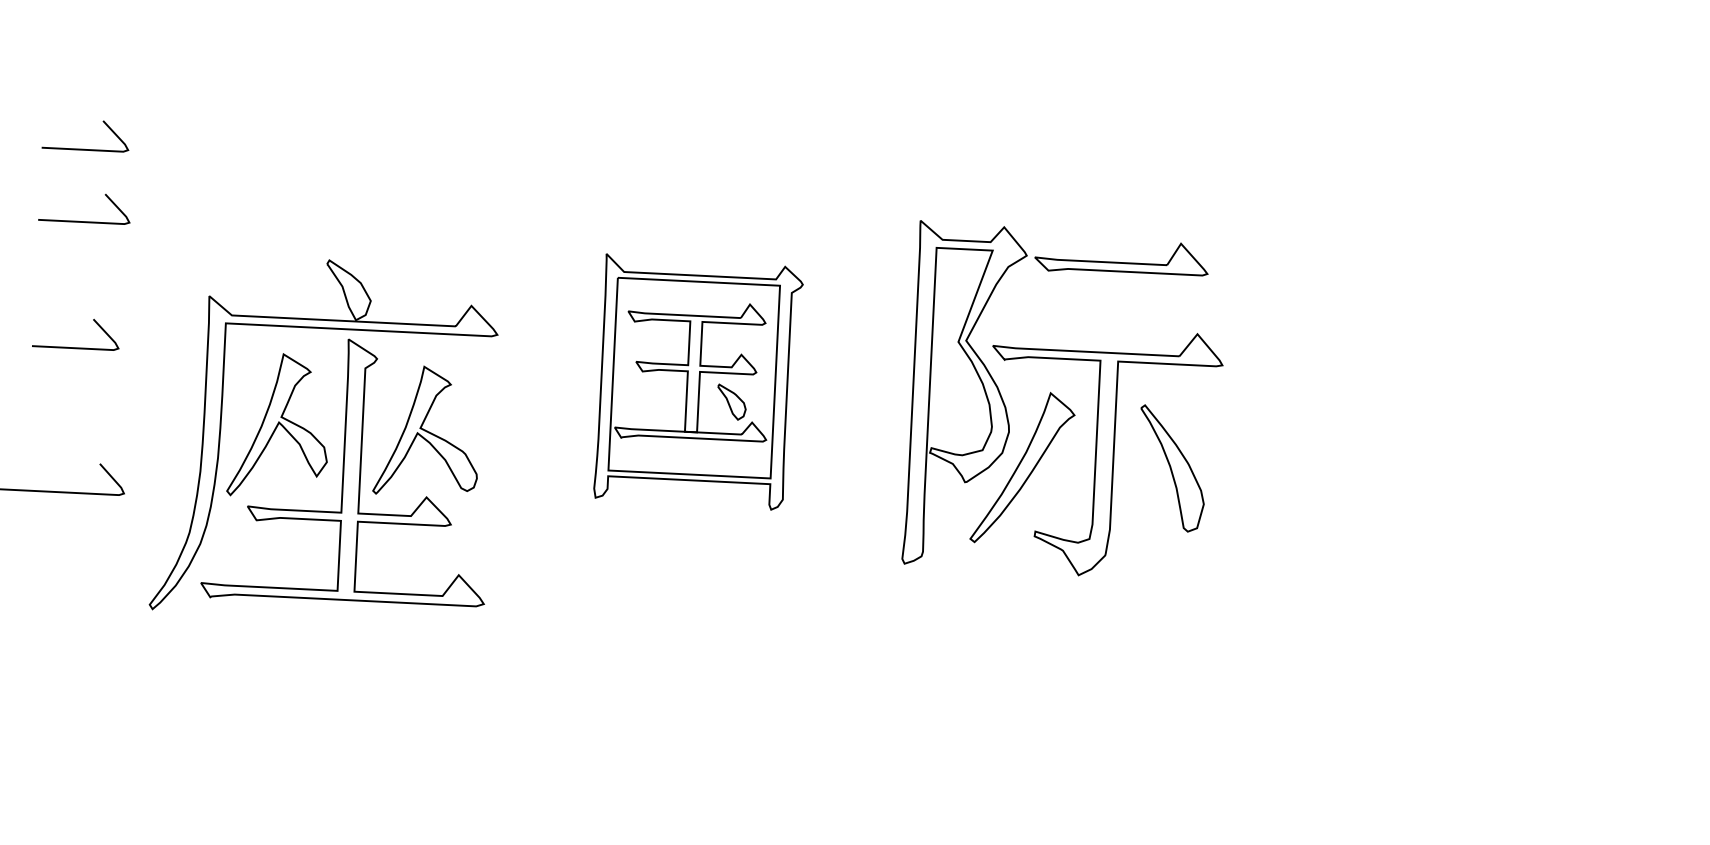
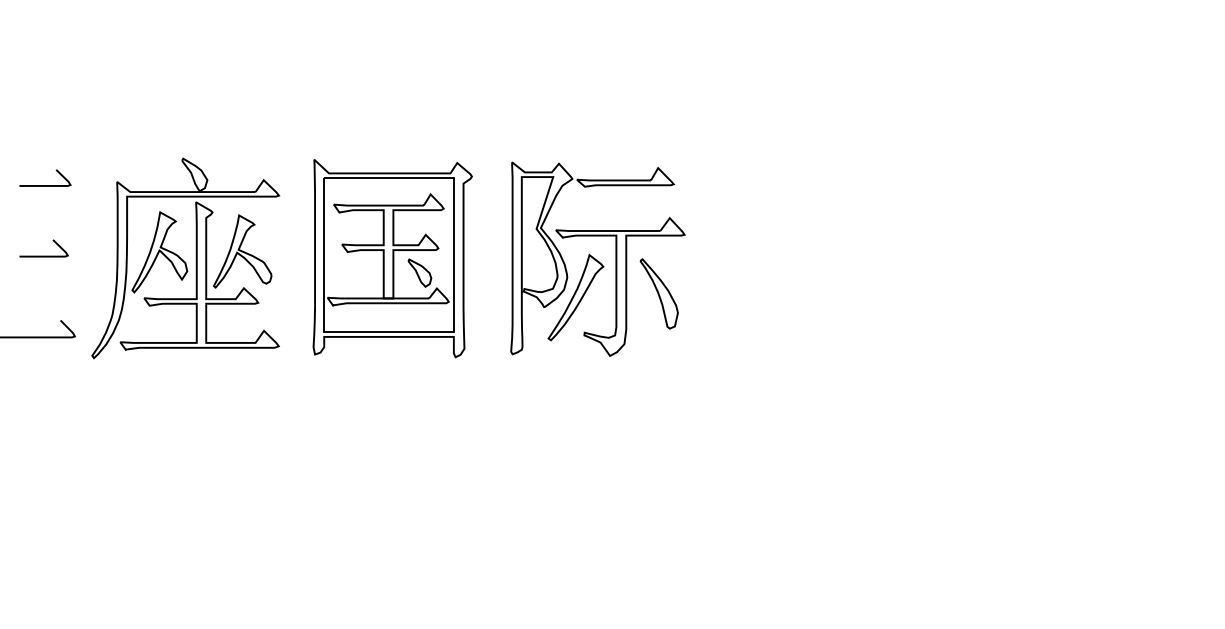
line: (84, 147) -> (43, 144), removed
part: (698, 382) -> (392, 258), size x1.43
part: (324, 439) -> (185, 258), moved

